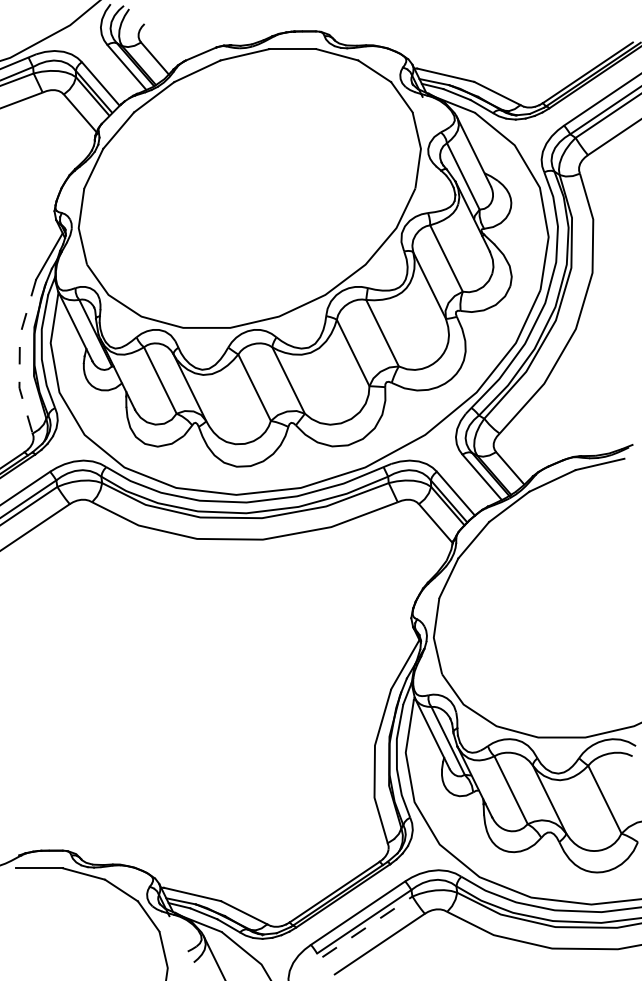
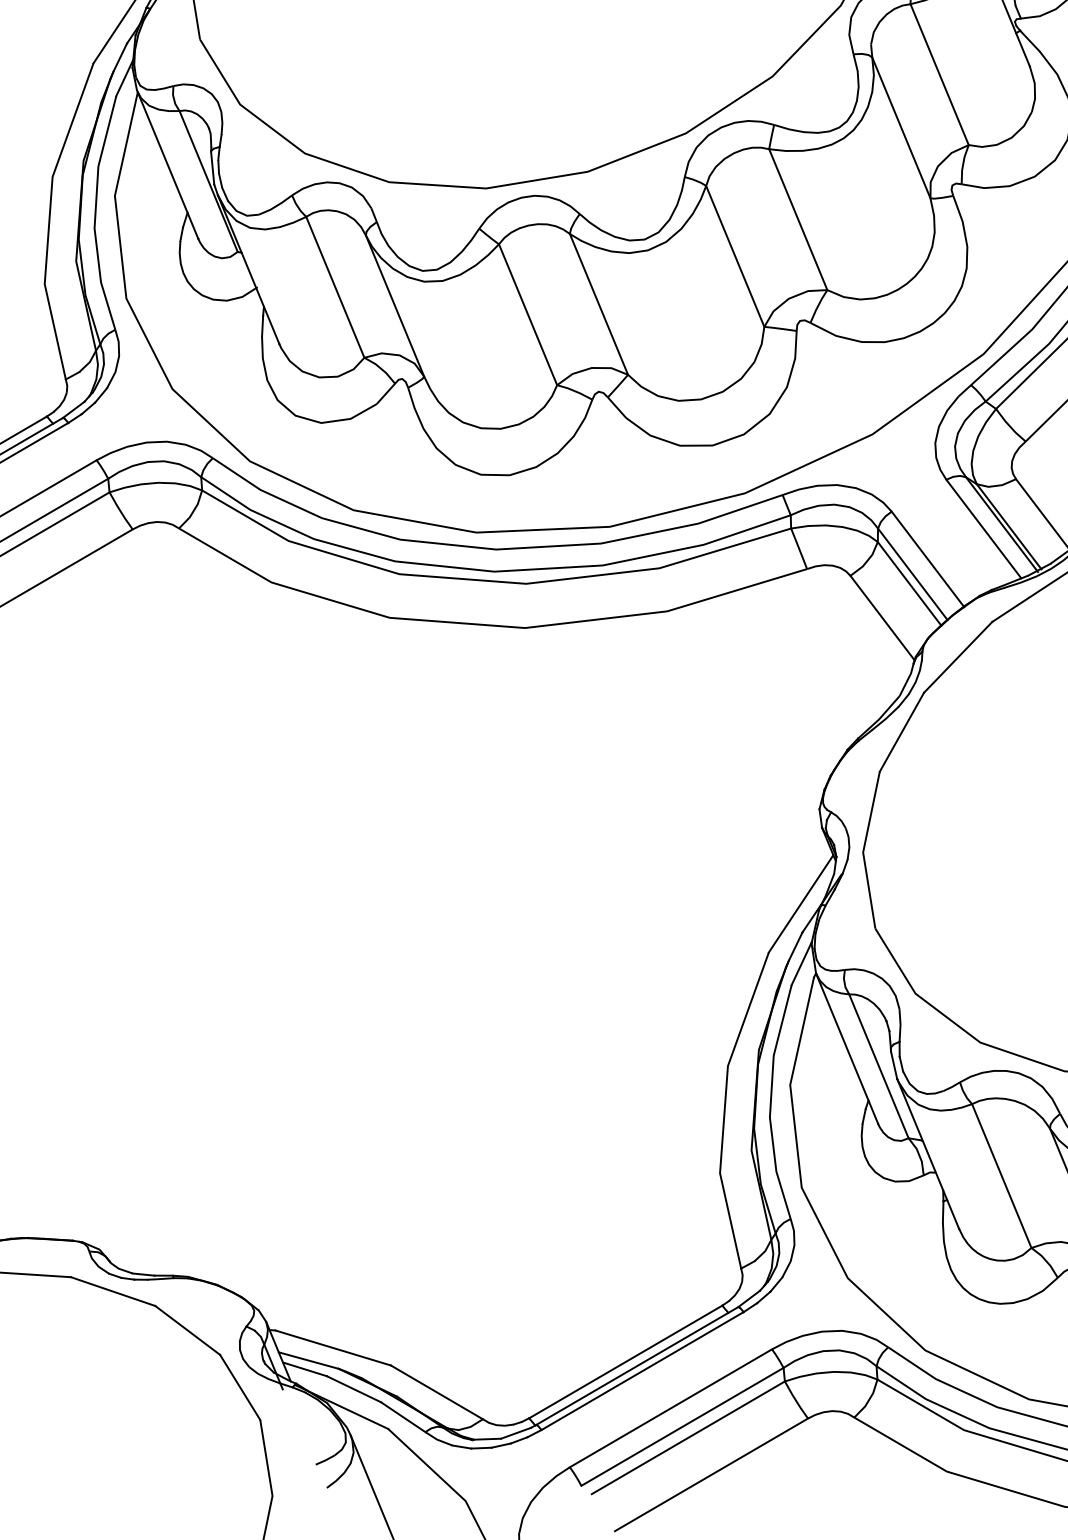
line: (19, 356) -> (49, 219), dashed -> solid
line: (367, 926) -> (688, 1437), dashed -> solid

